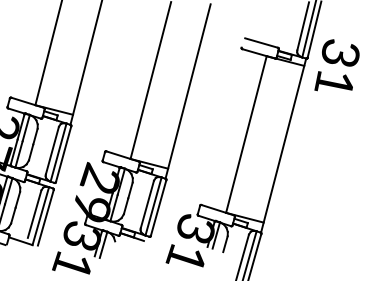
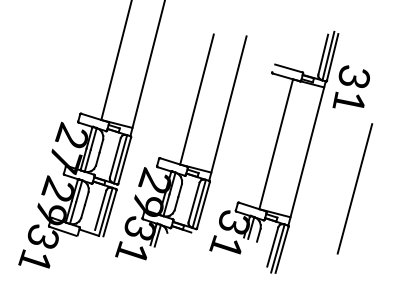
line: (340, 187) -> (354, 188), added

